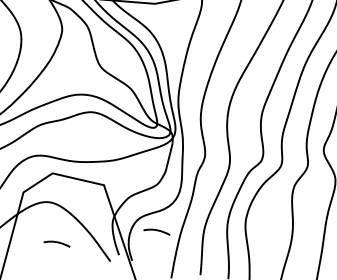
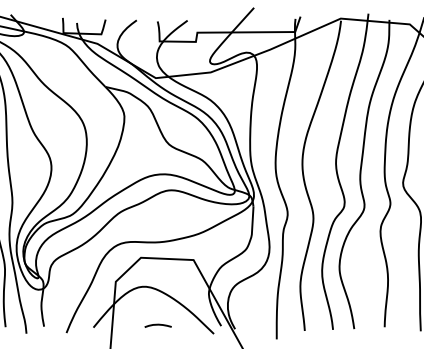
curve: (156, 230) -> (253, 295), removed

